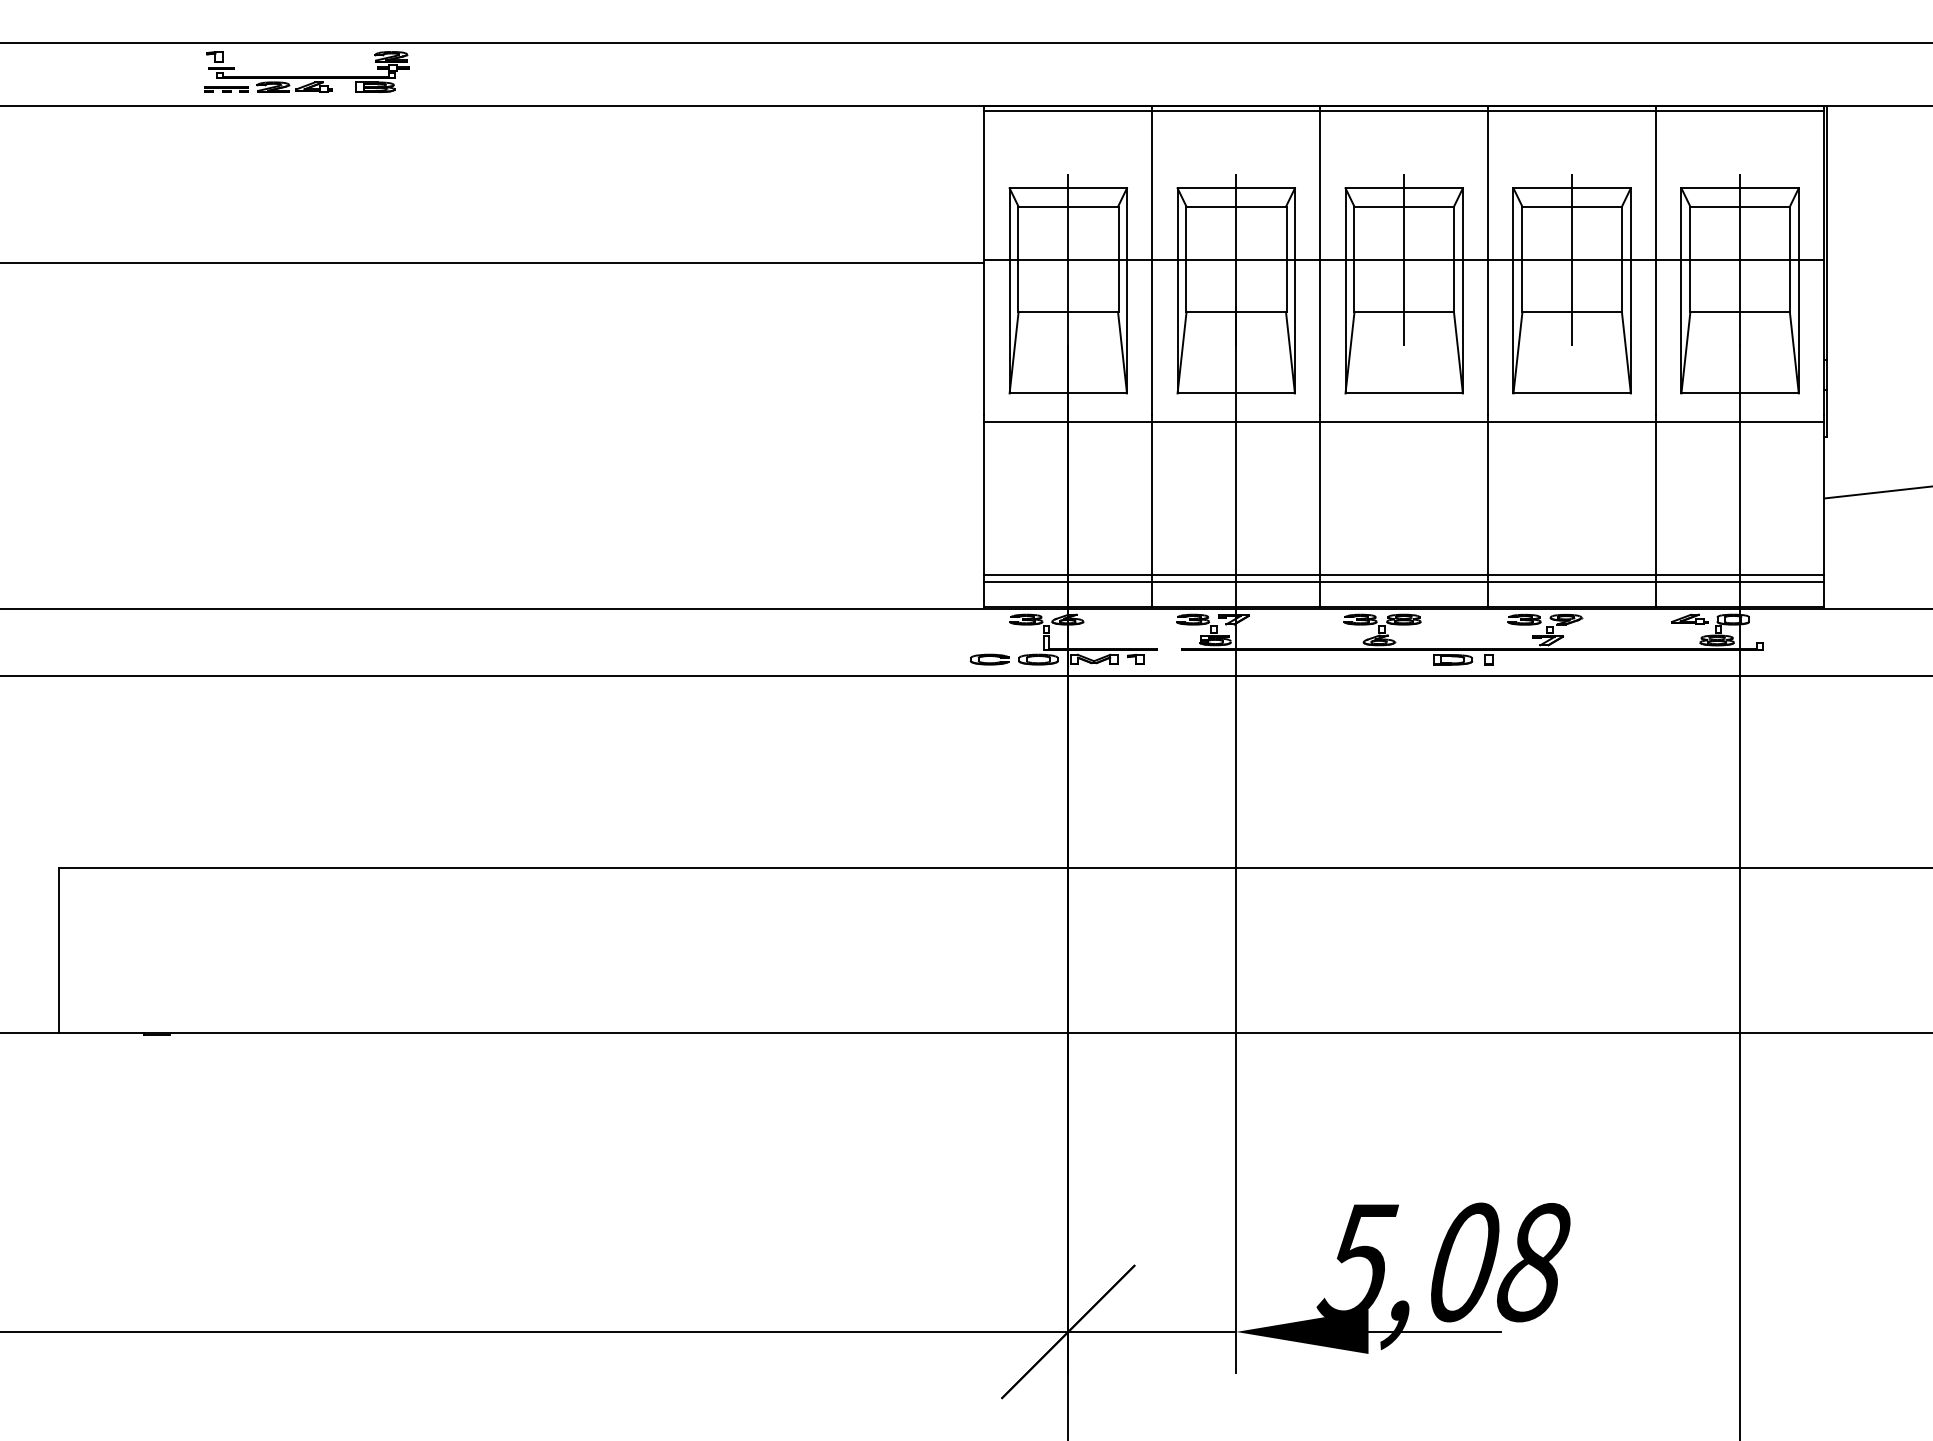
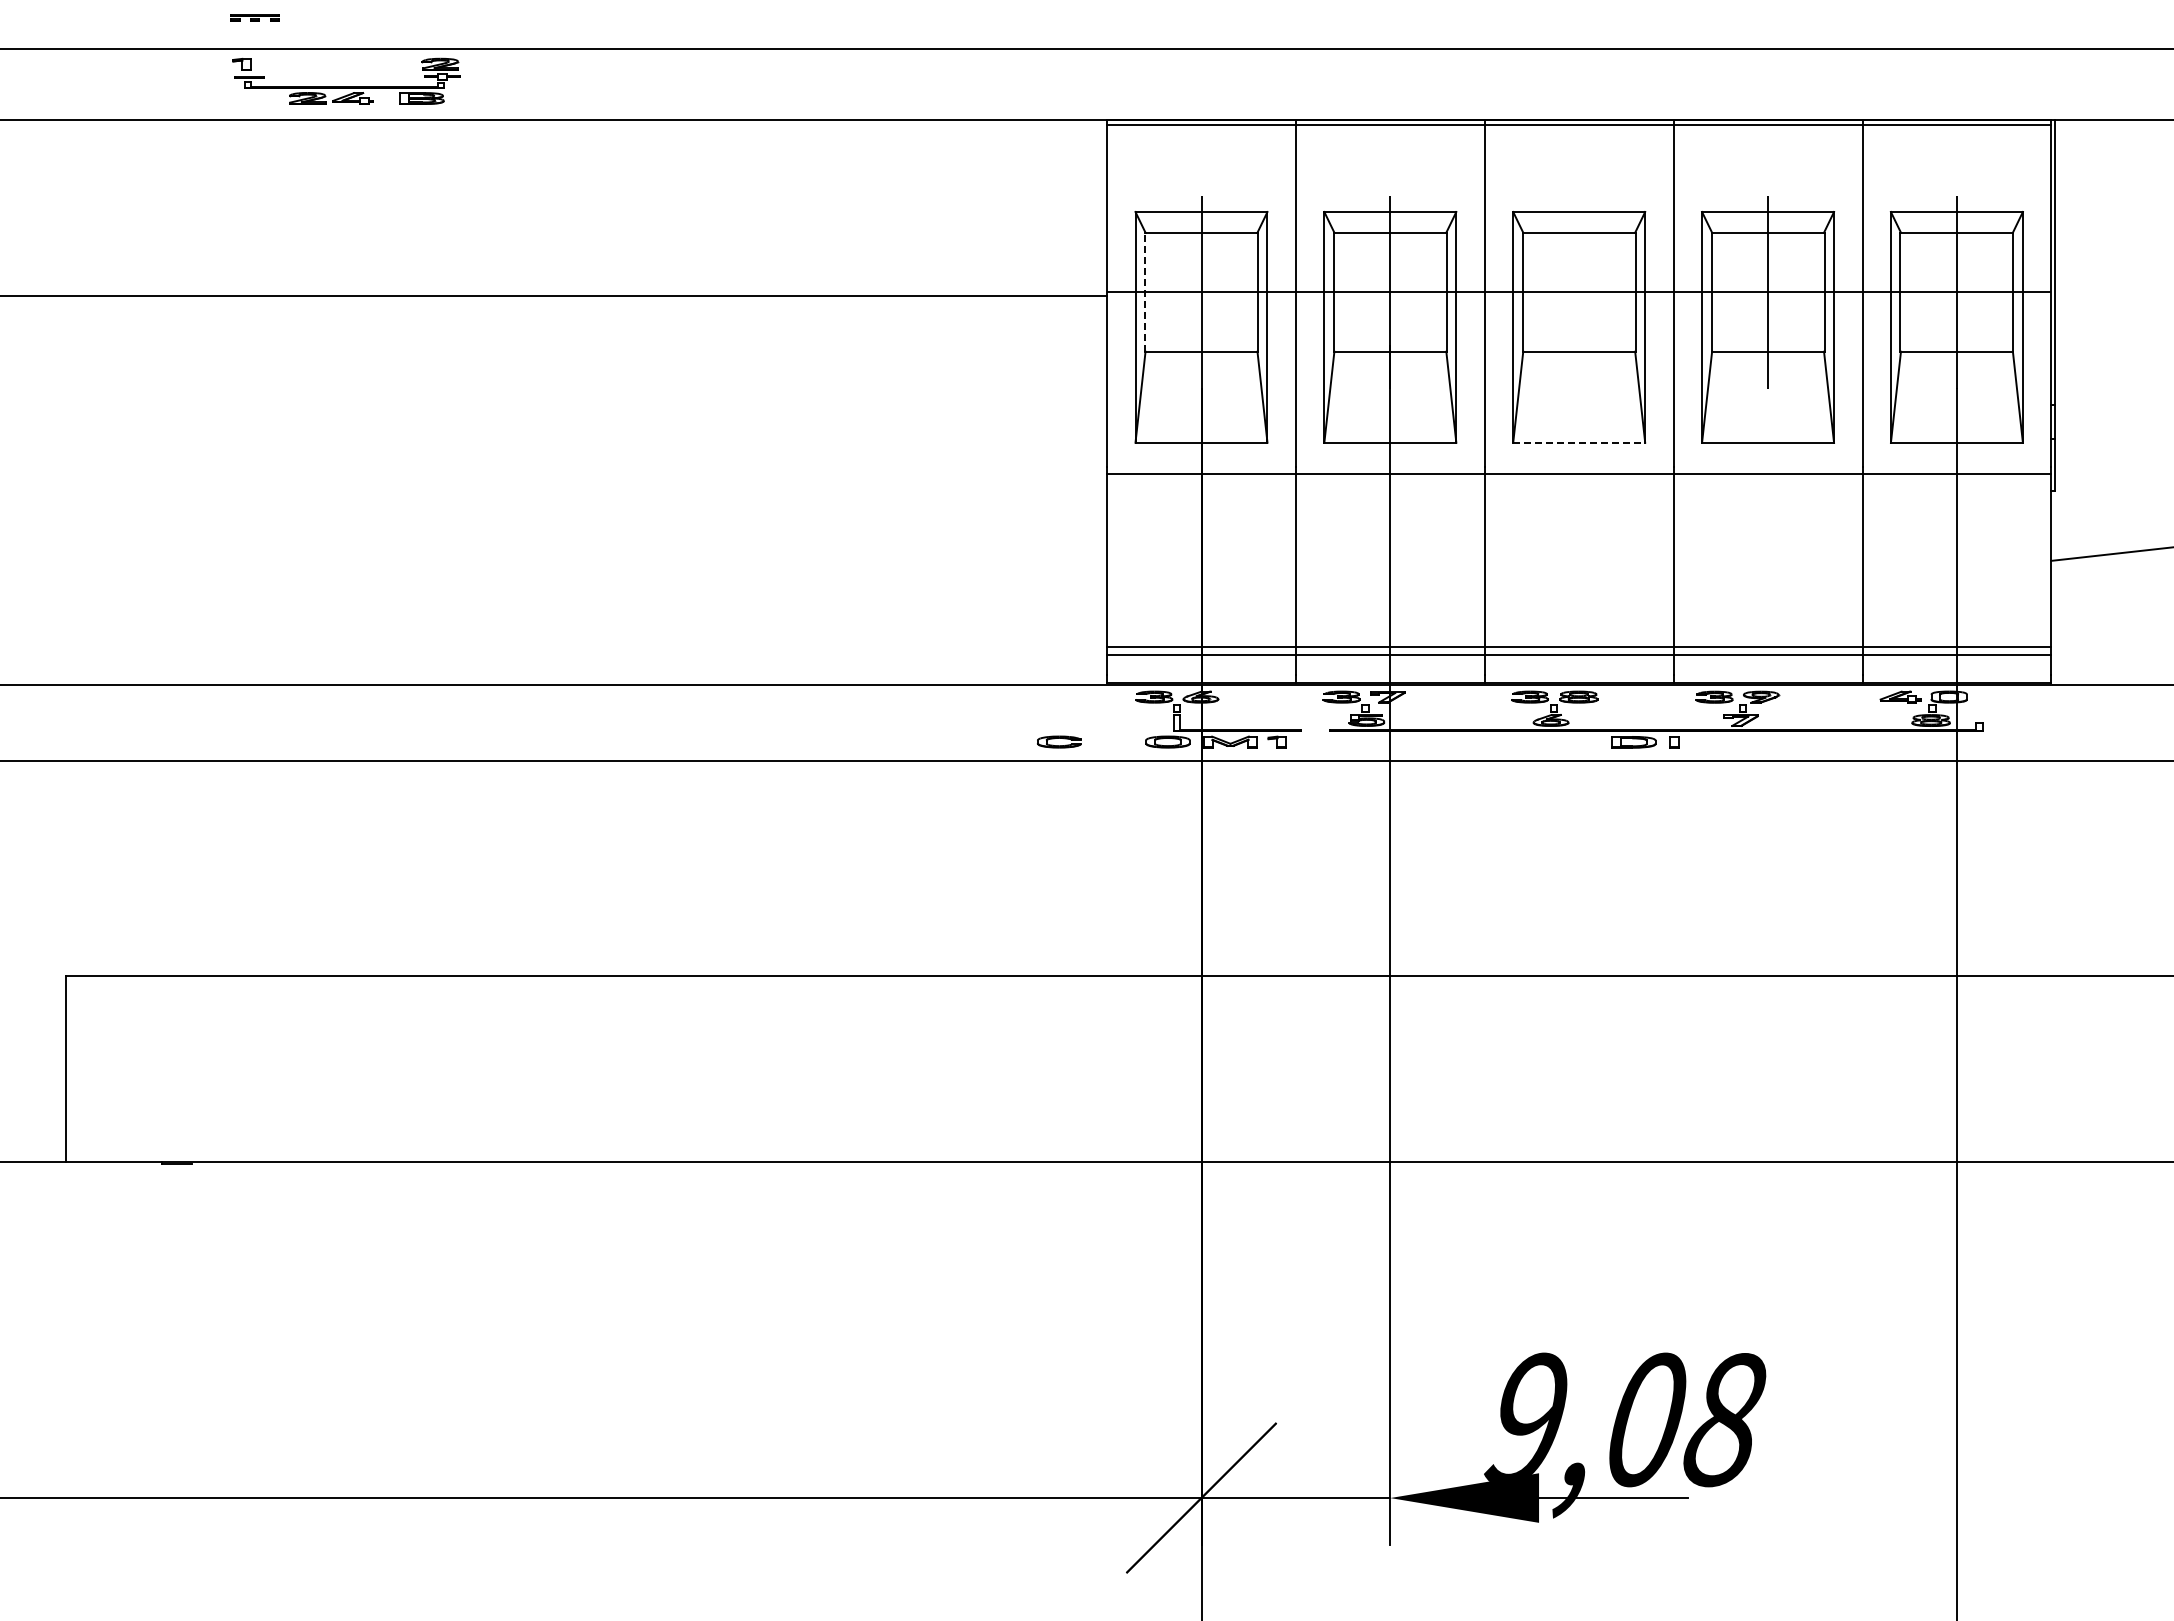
part: (226, 89) -> (254, 17), moved
line: (1017, 258) -> (1144, 291), solid -> dashed
line: (1404, 258) -> (1579, 291), removed
line: (1404, 393) -> (1579, 442), solid -> dashed
part: (990, 659) -> (1059, 741), moved
text: (1357, 1259) -> (1526, 1416), 5,08 -> 9,08

